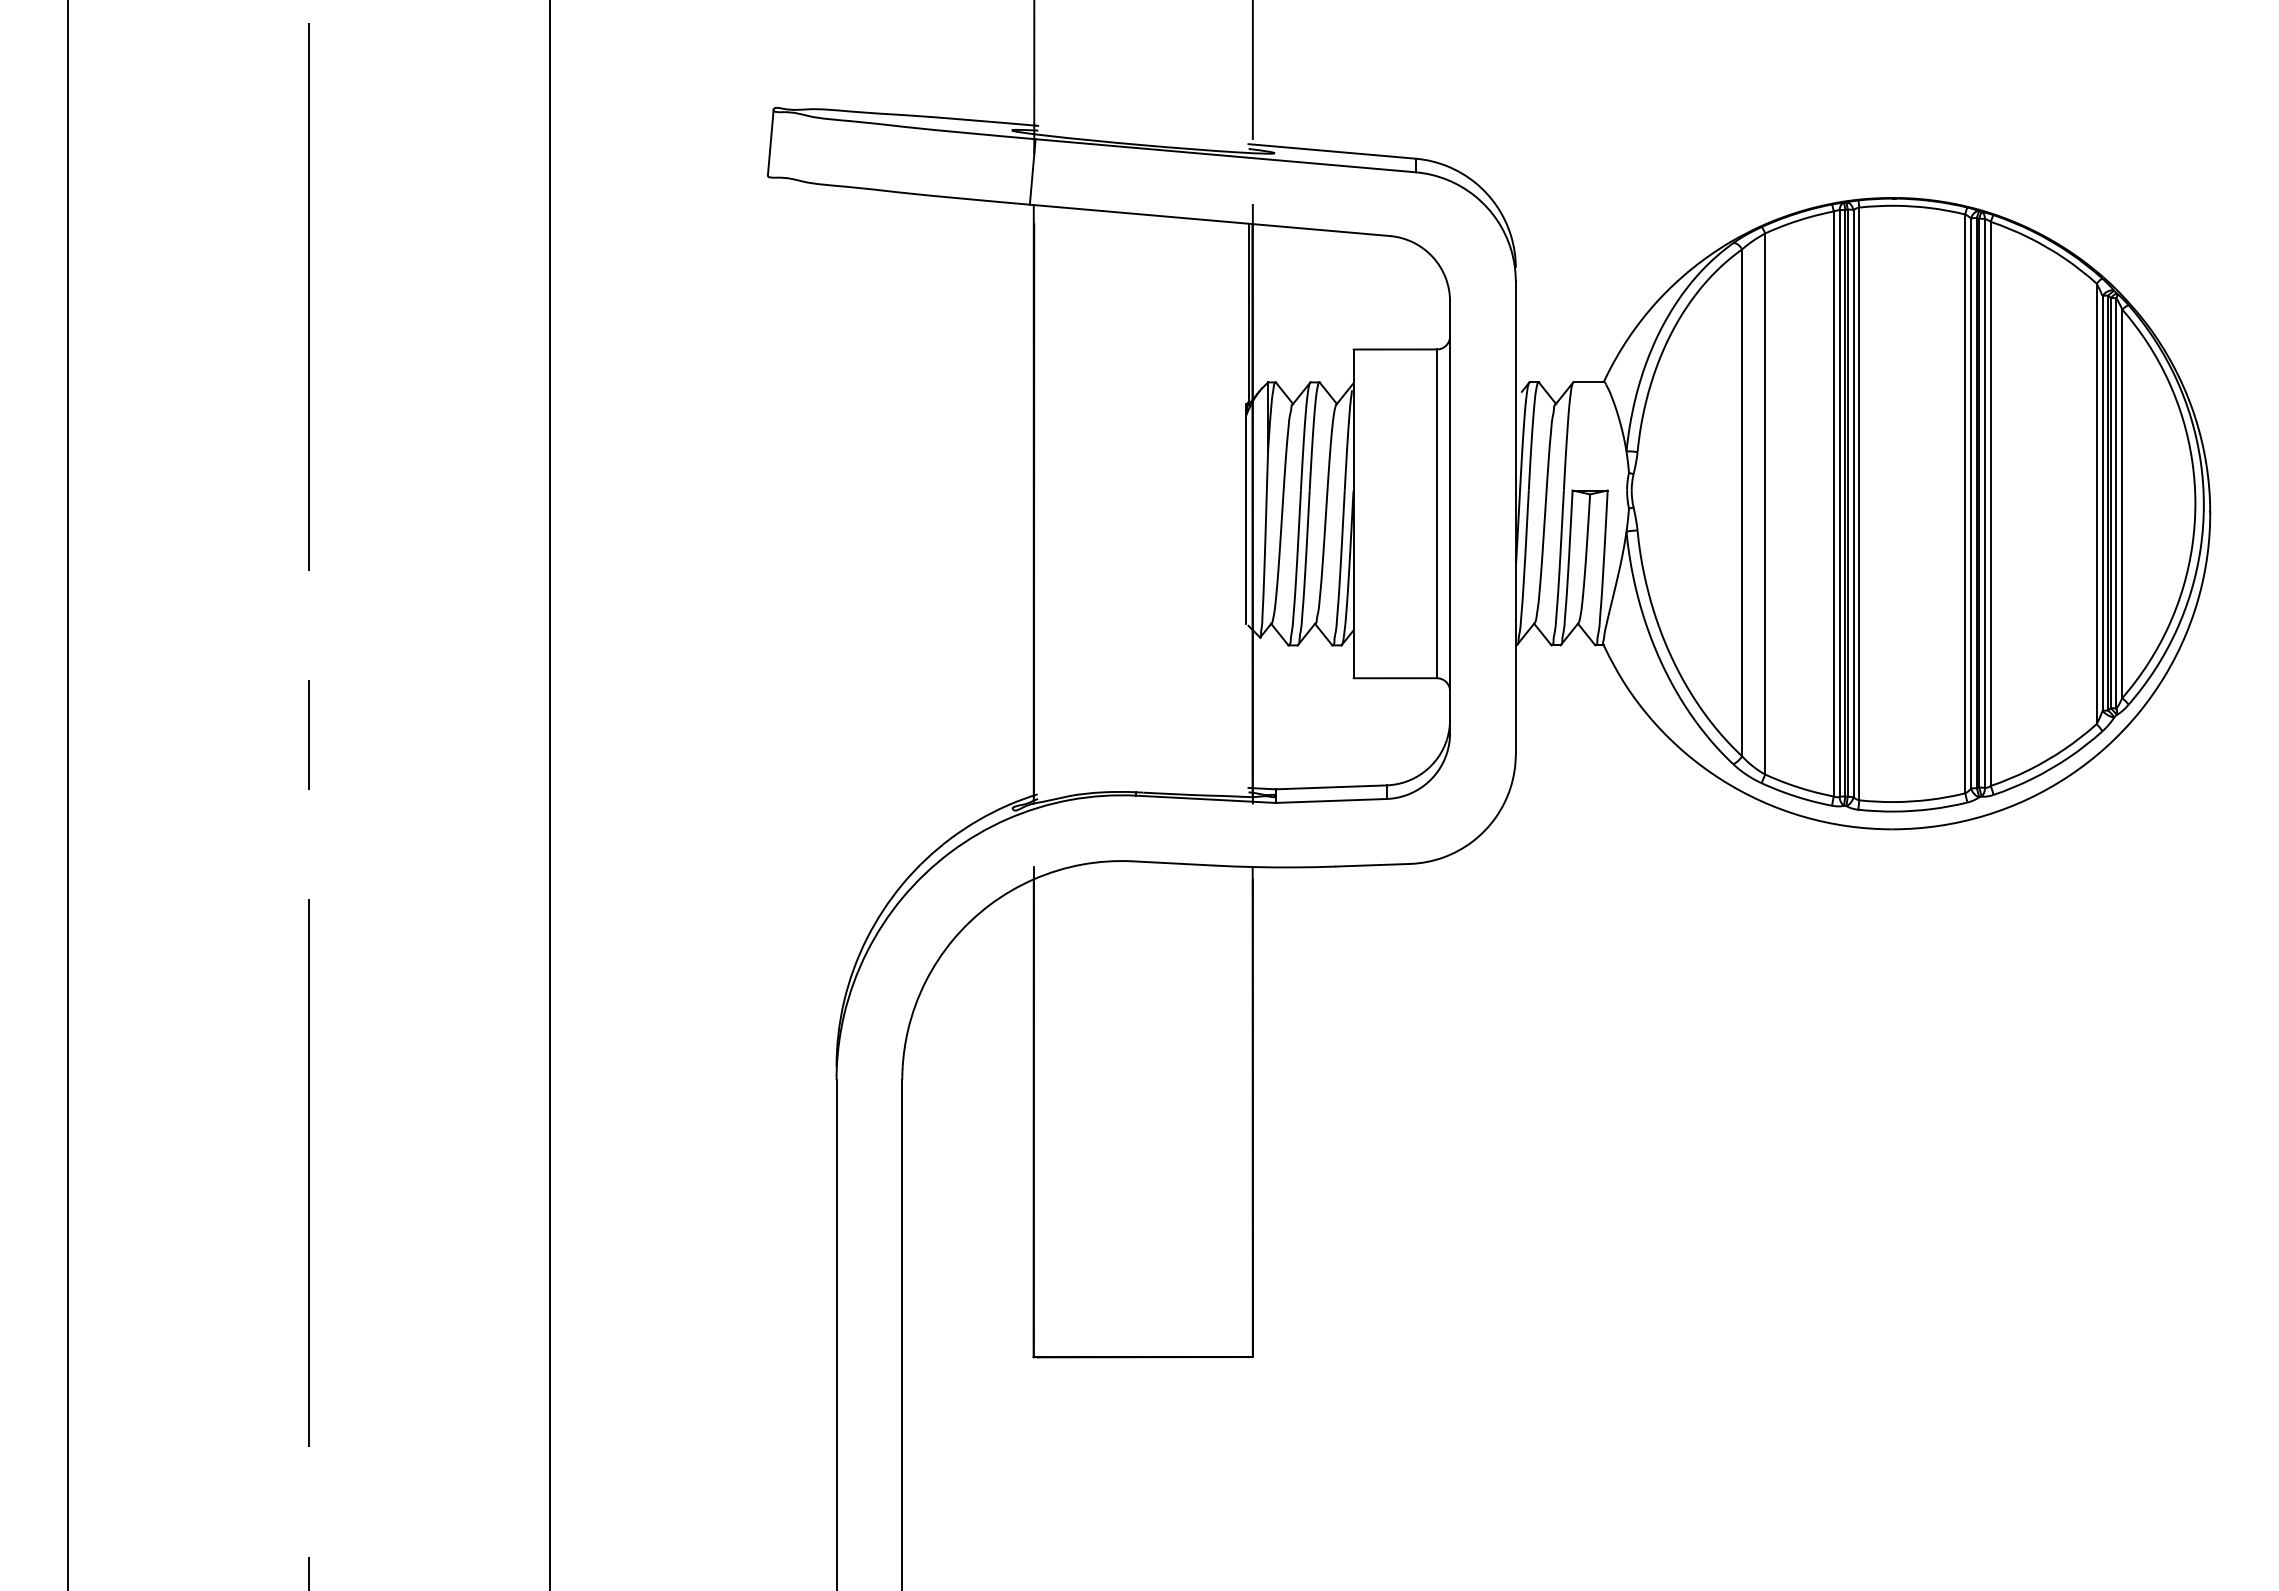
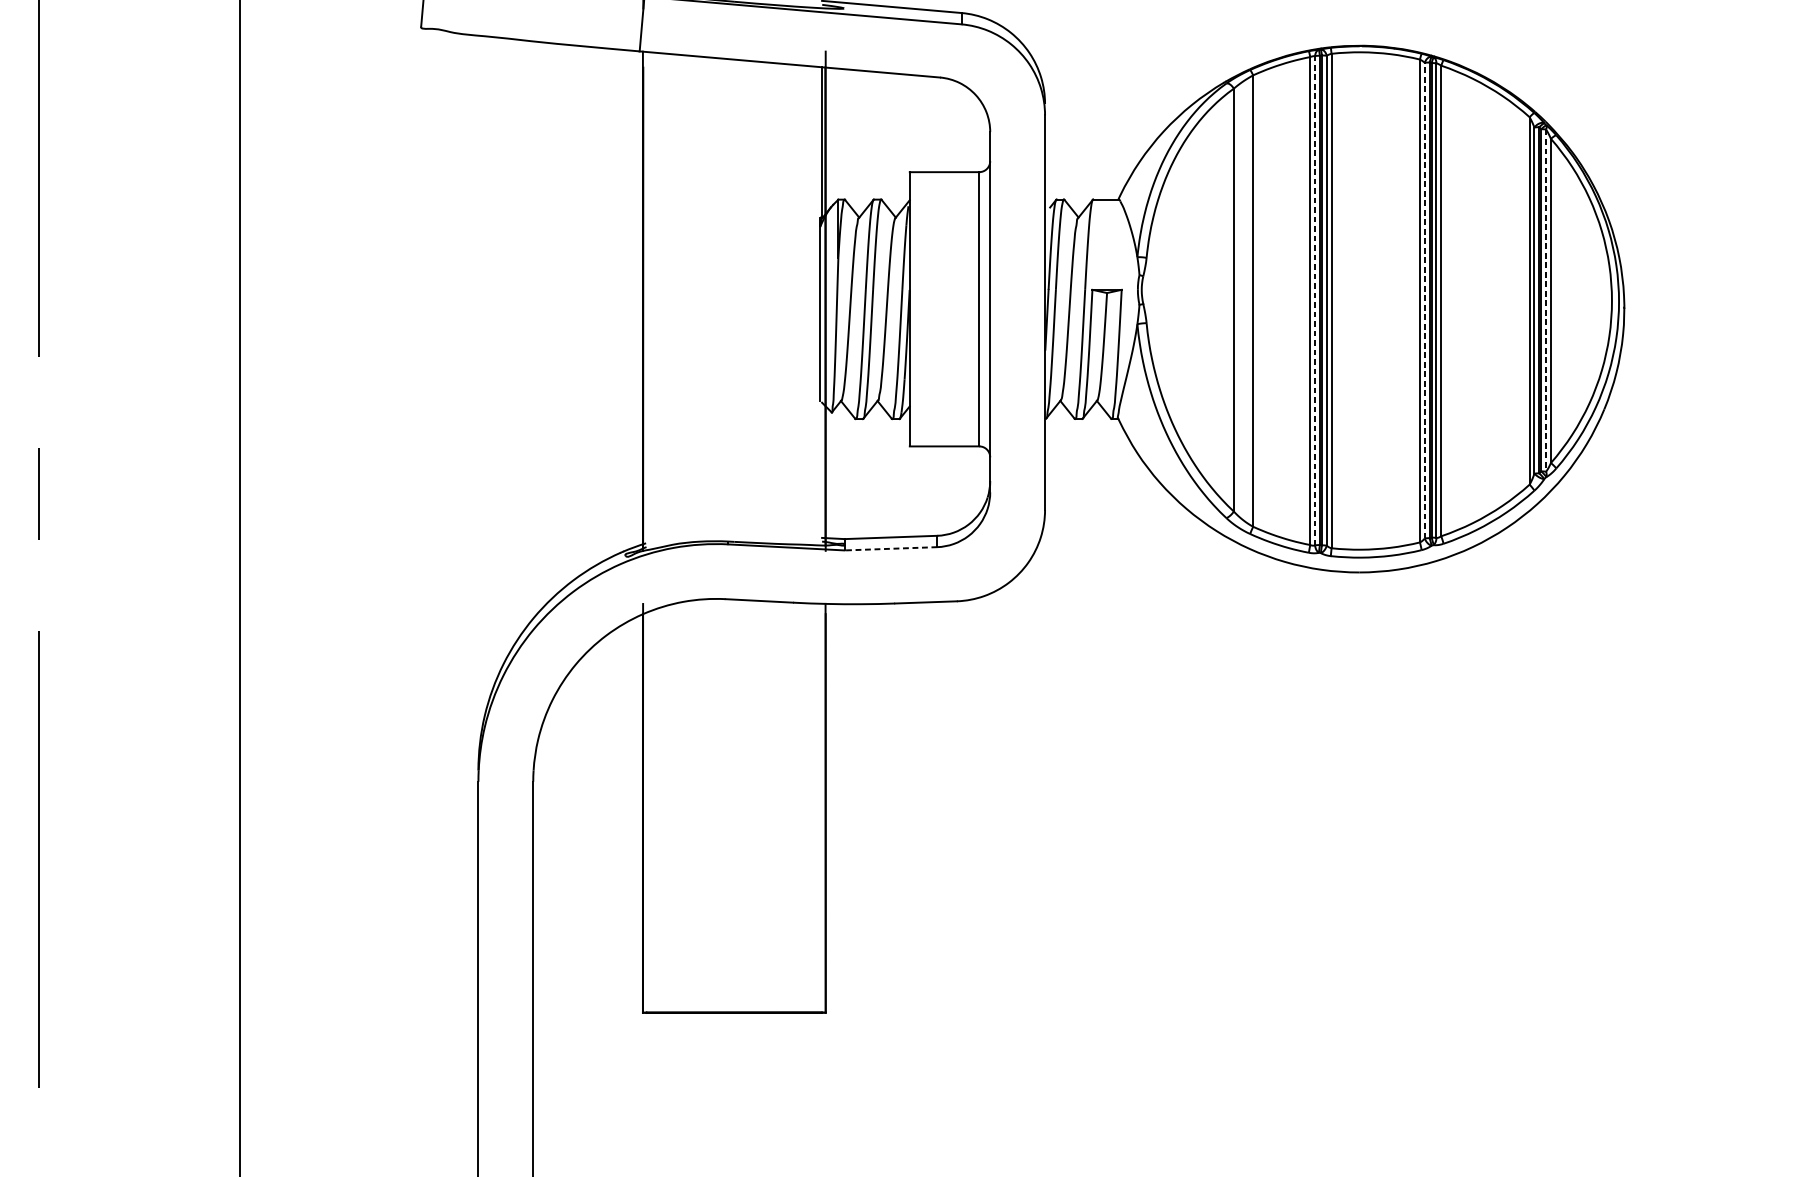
line: (1839, 503) -> (1315, 300), solid -> dashed
line: (1971, 503) -> (1425, 300), solid -> dashed
line: (2116, 503) -> (1546, 300), solid -> dashed
line: (1331, 800) -> (891, 548), solid -> dashed

